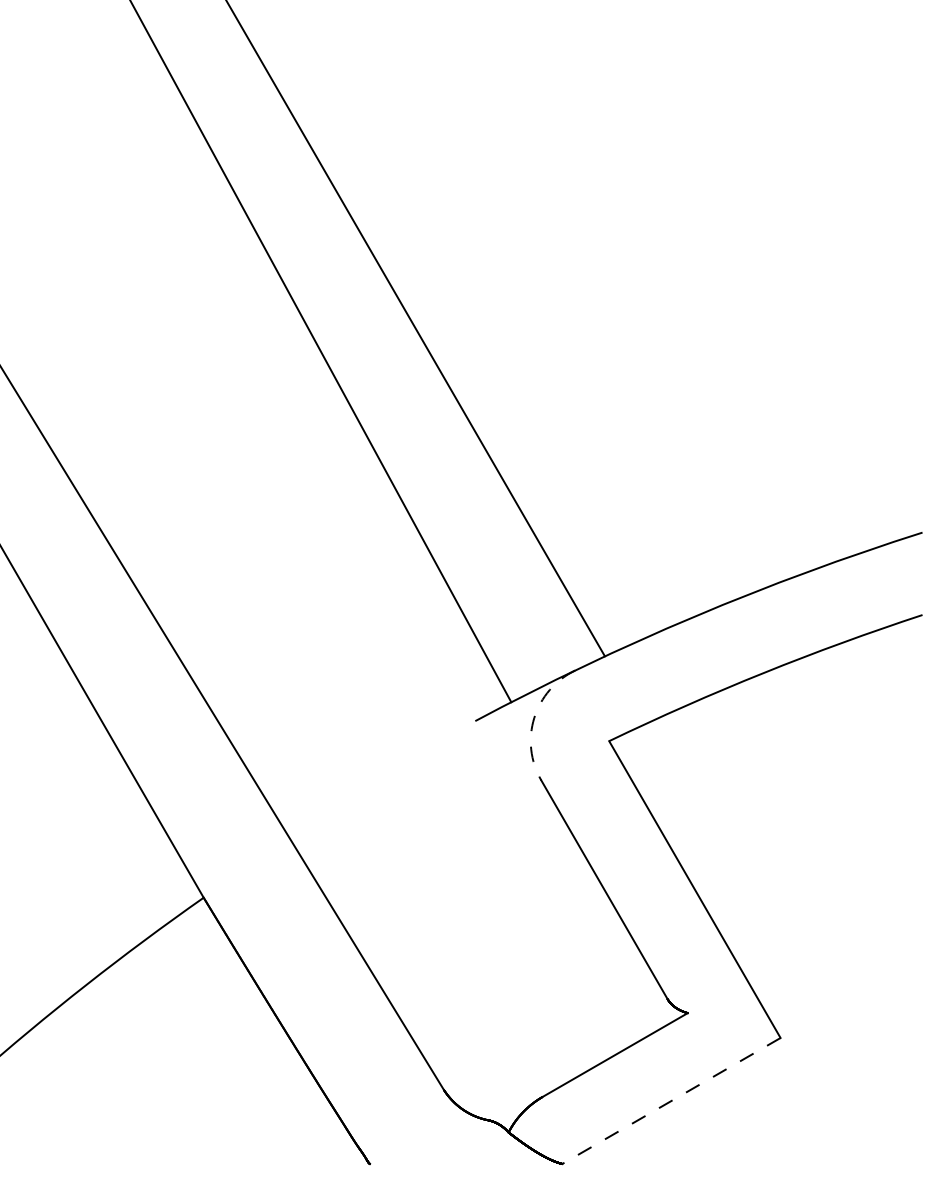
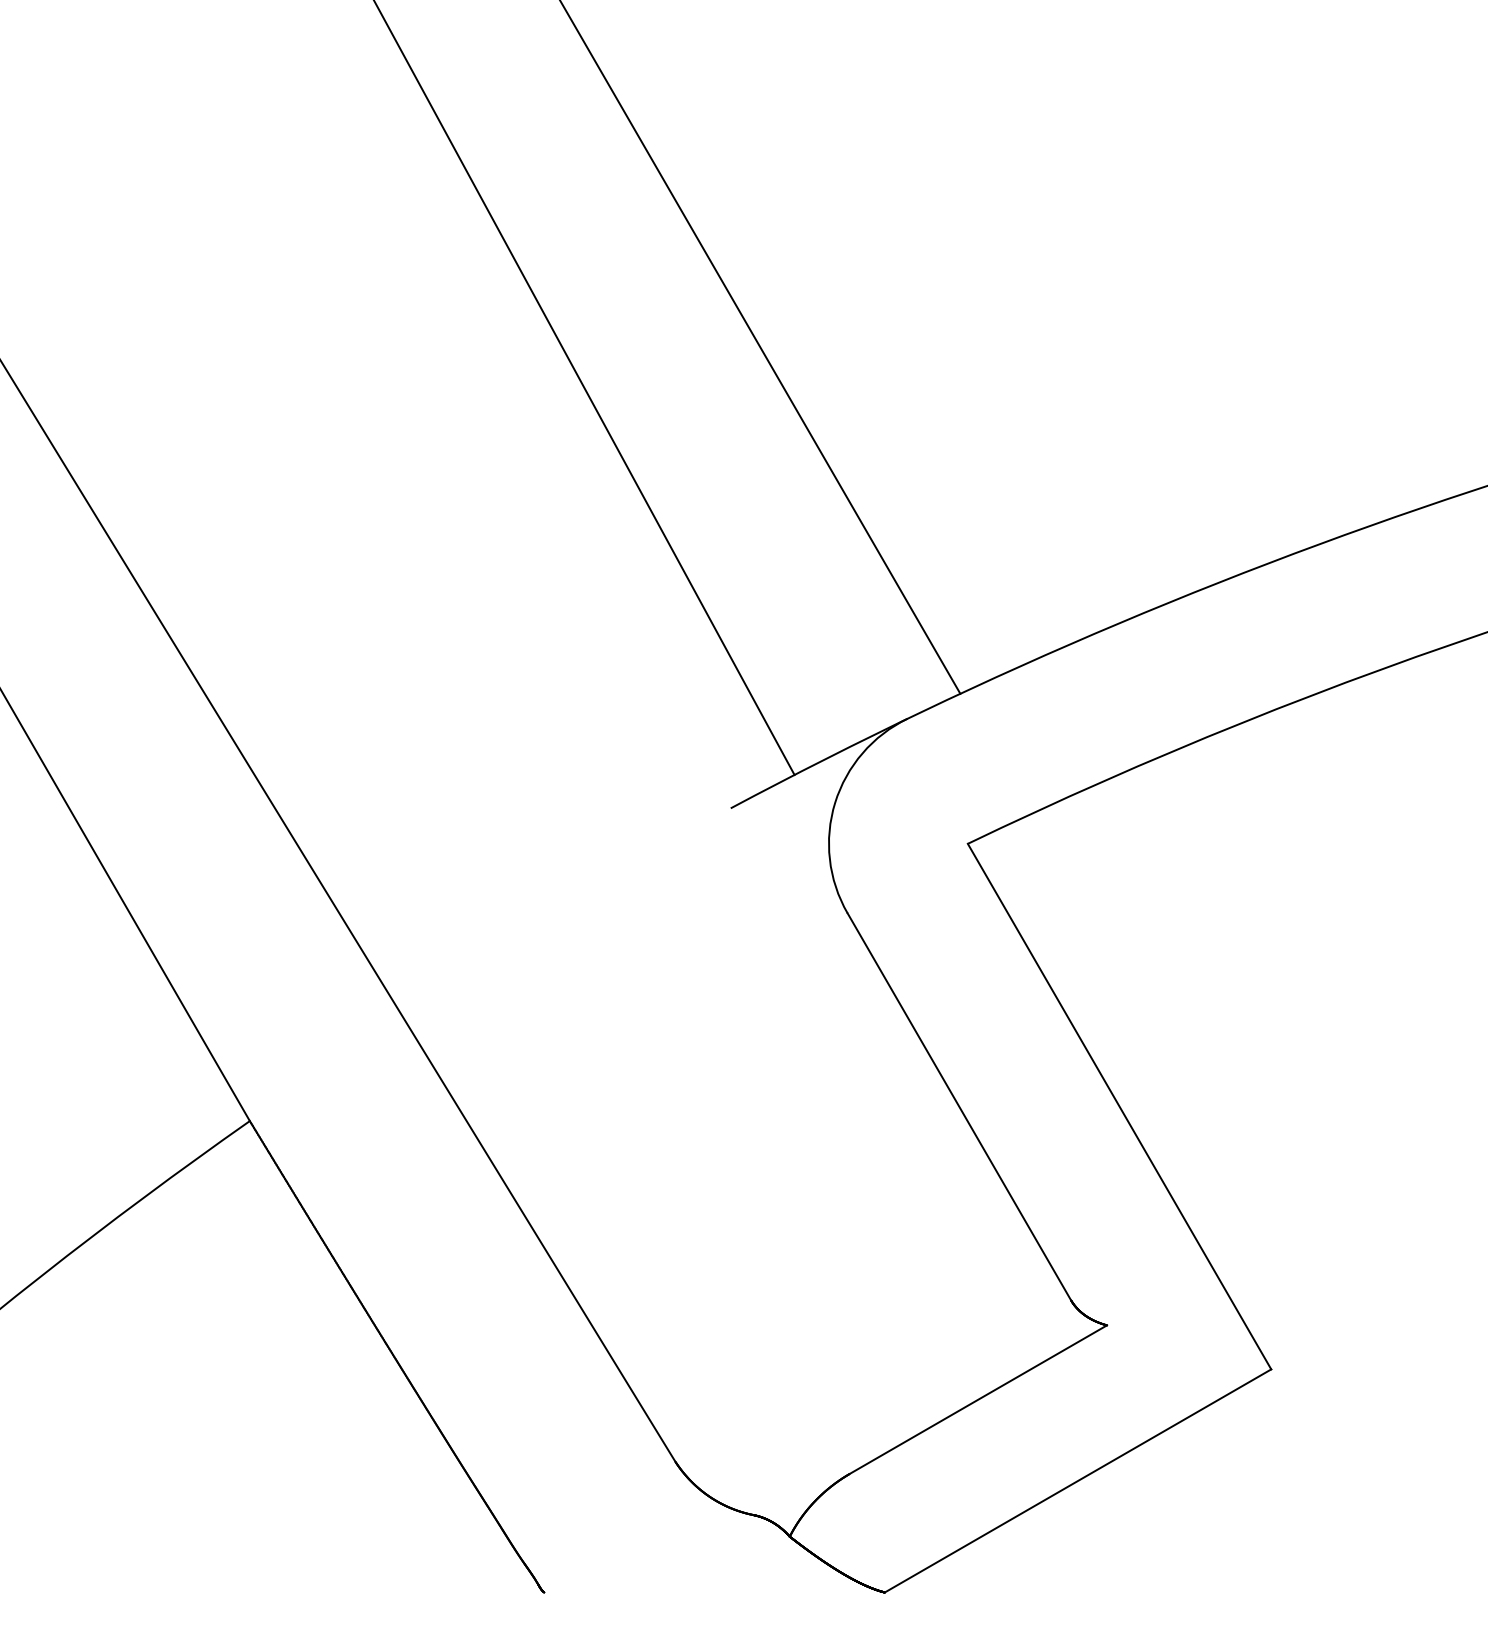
arc: (534, 718) -> (835, 803), dashed -> solid
line: (671, 1101) -> (1078, 1481), dashed -> solid

